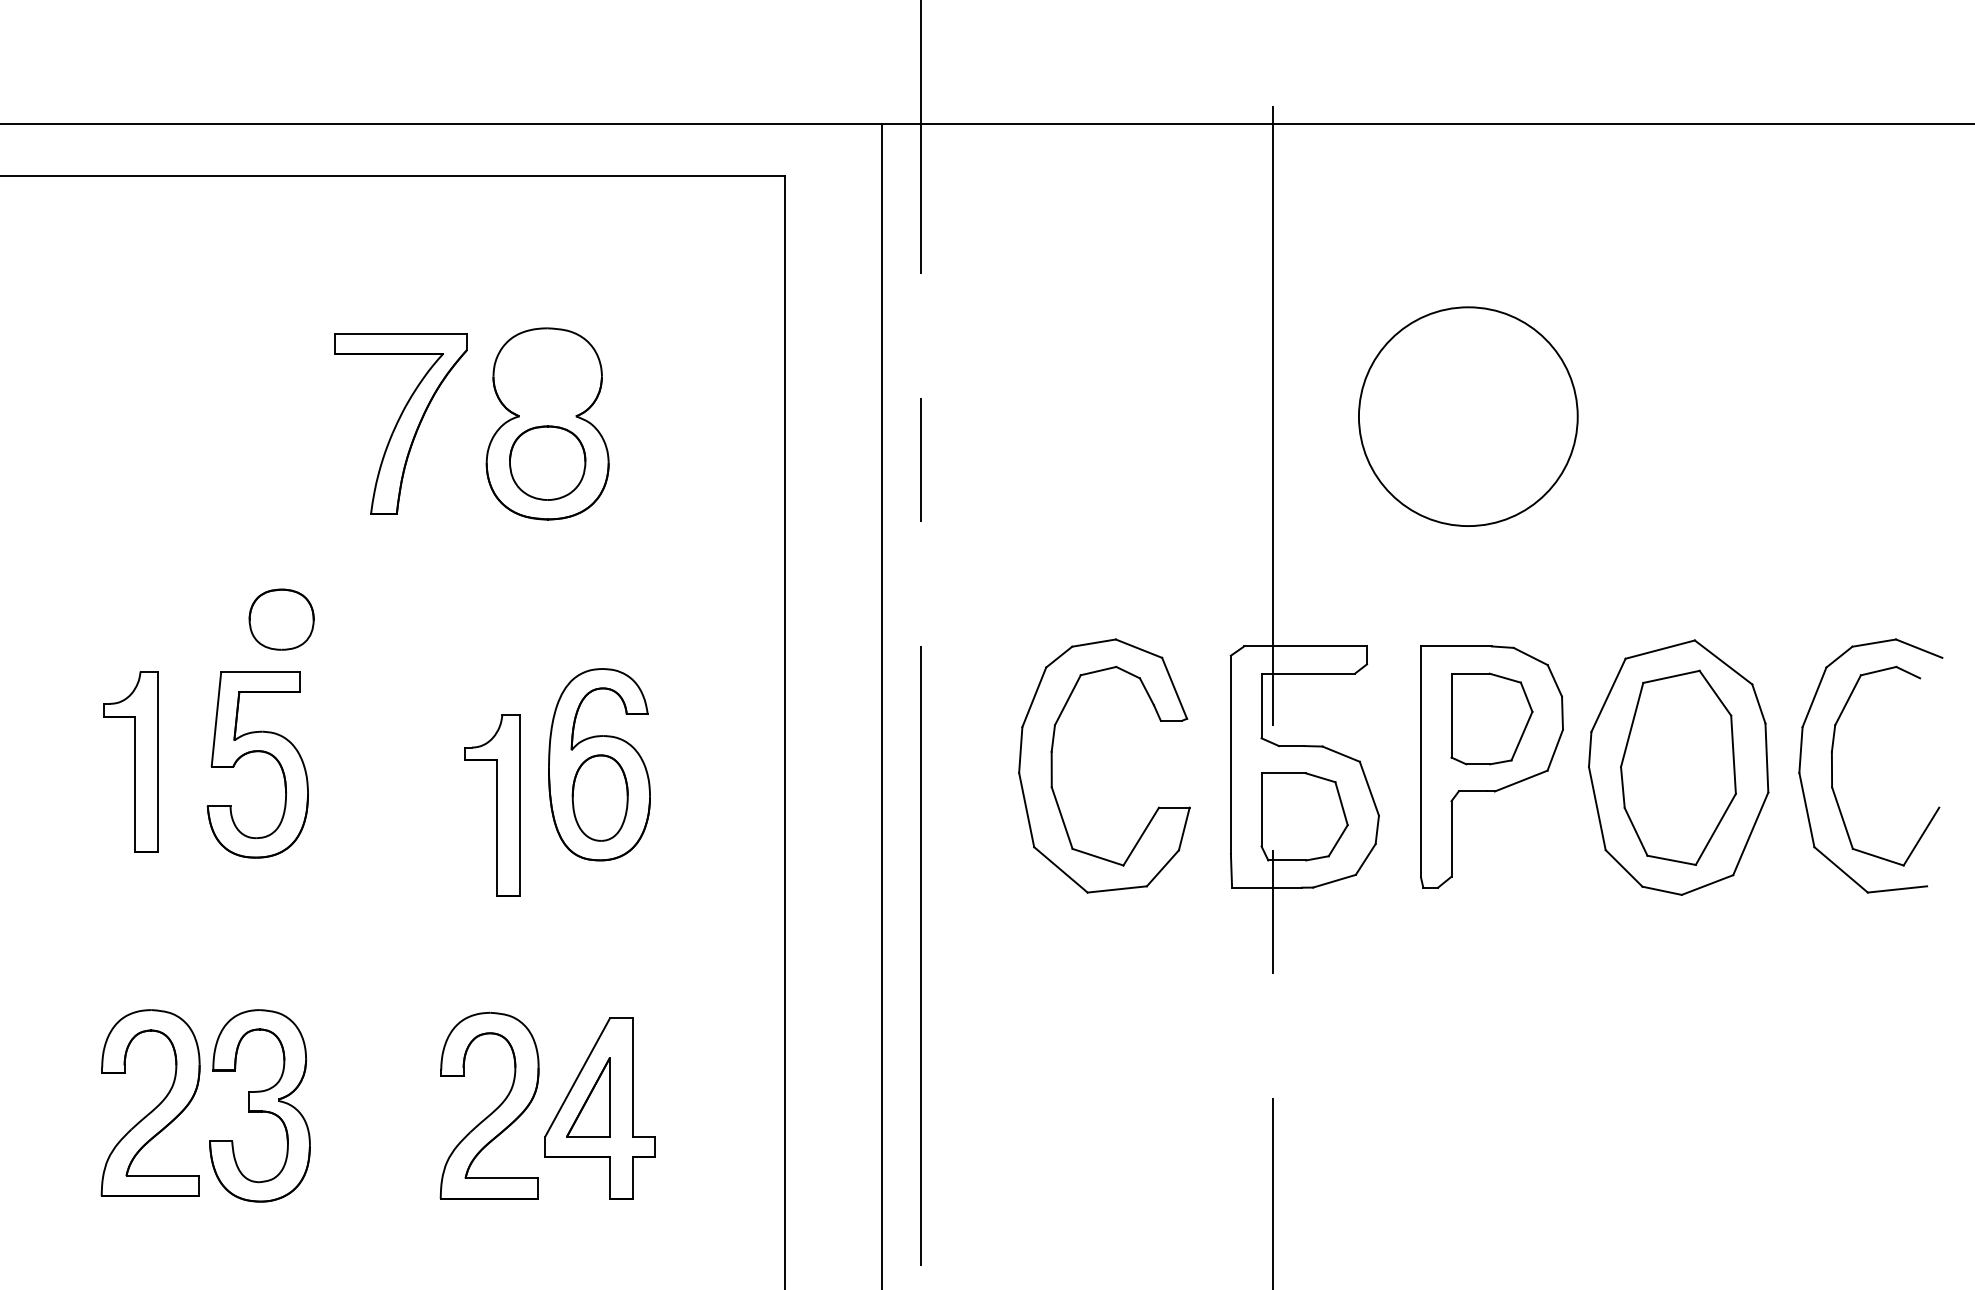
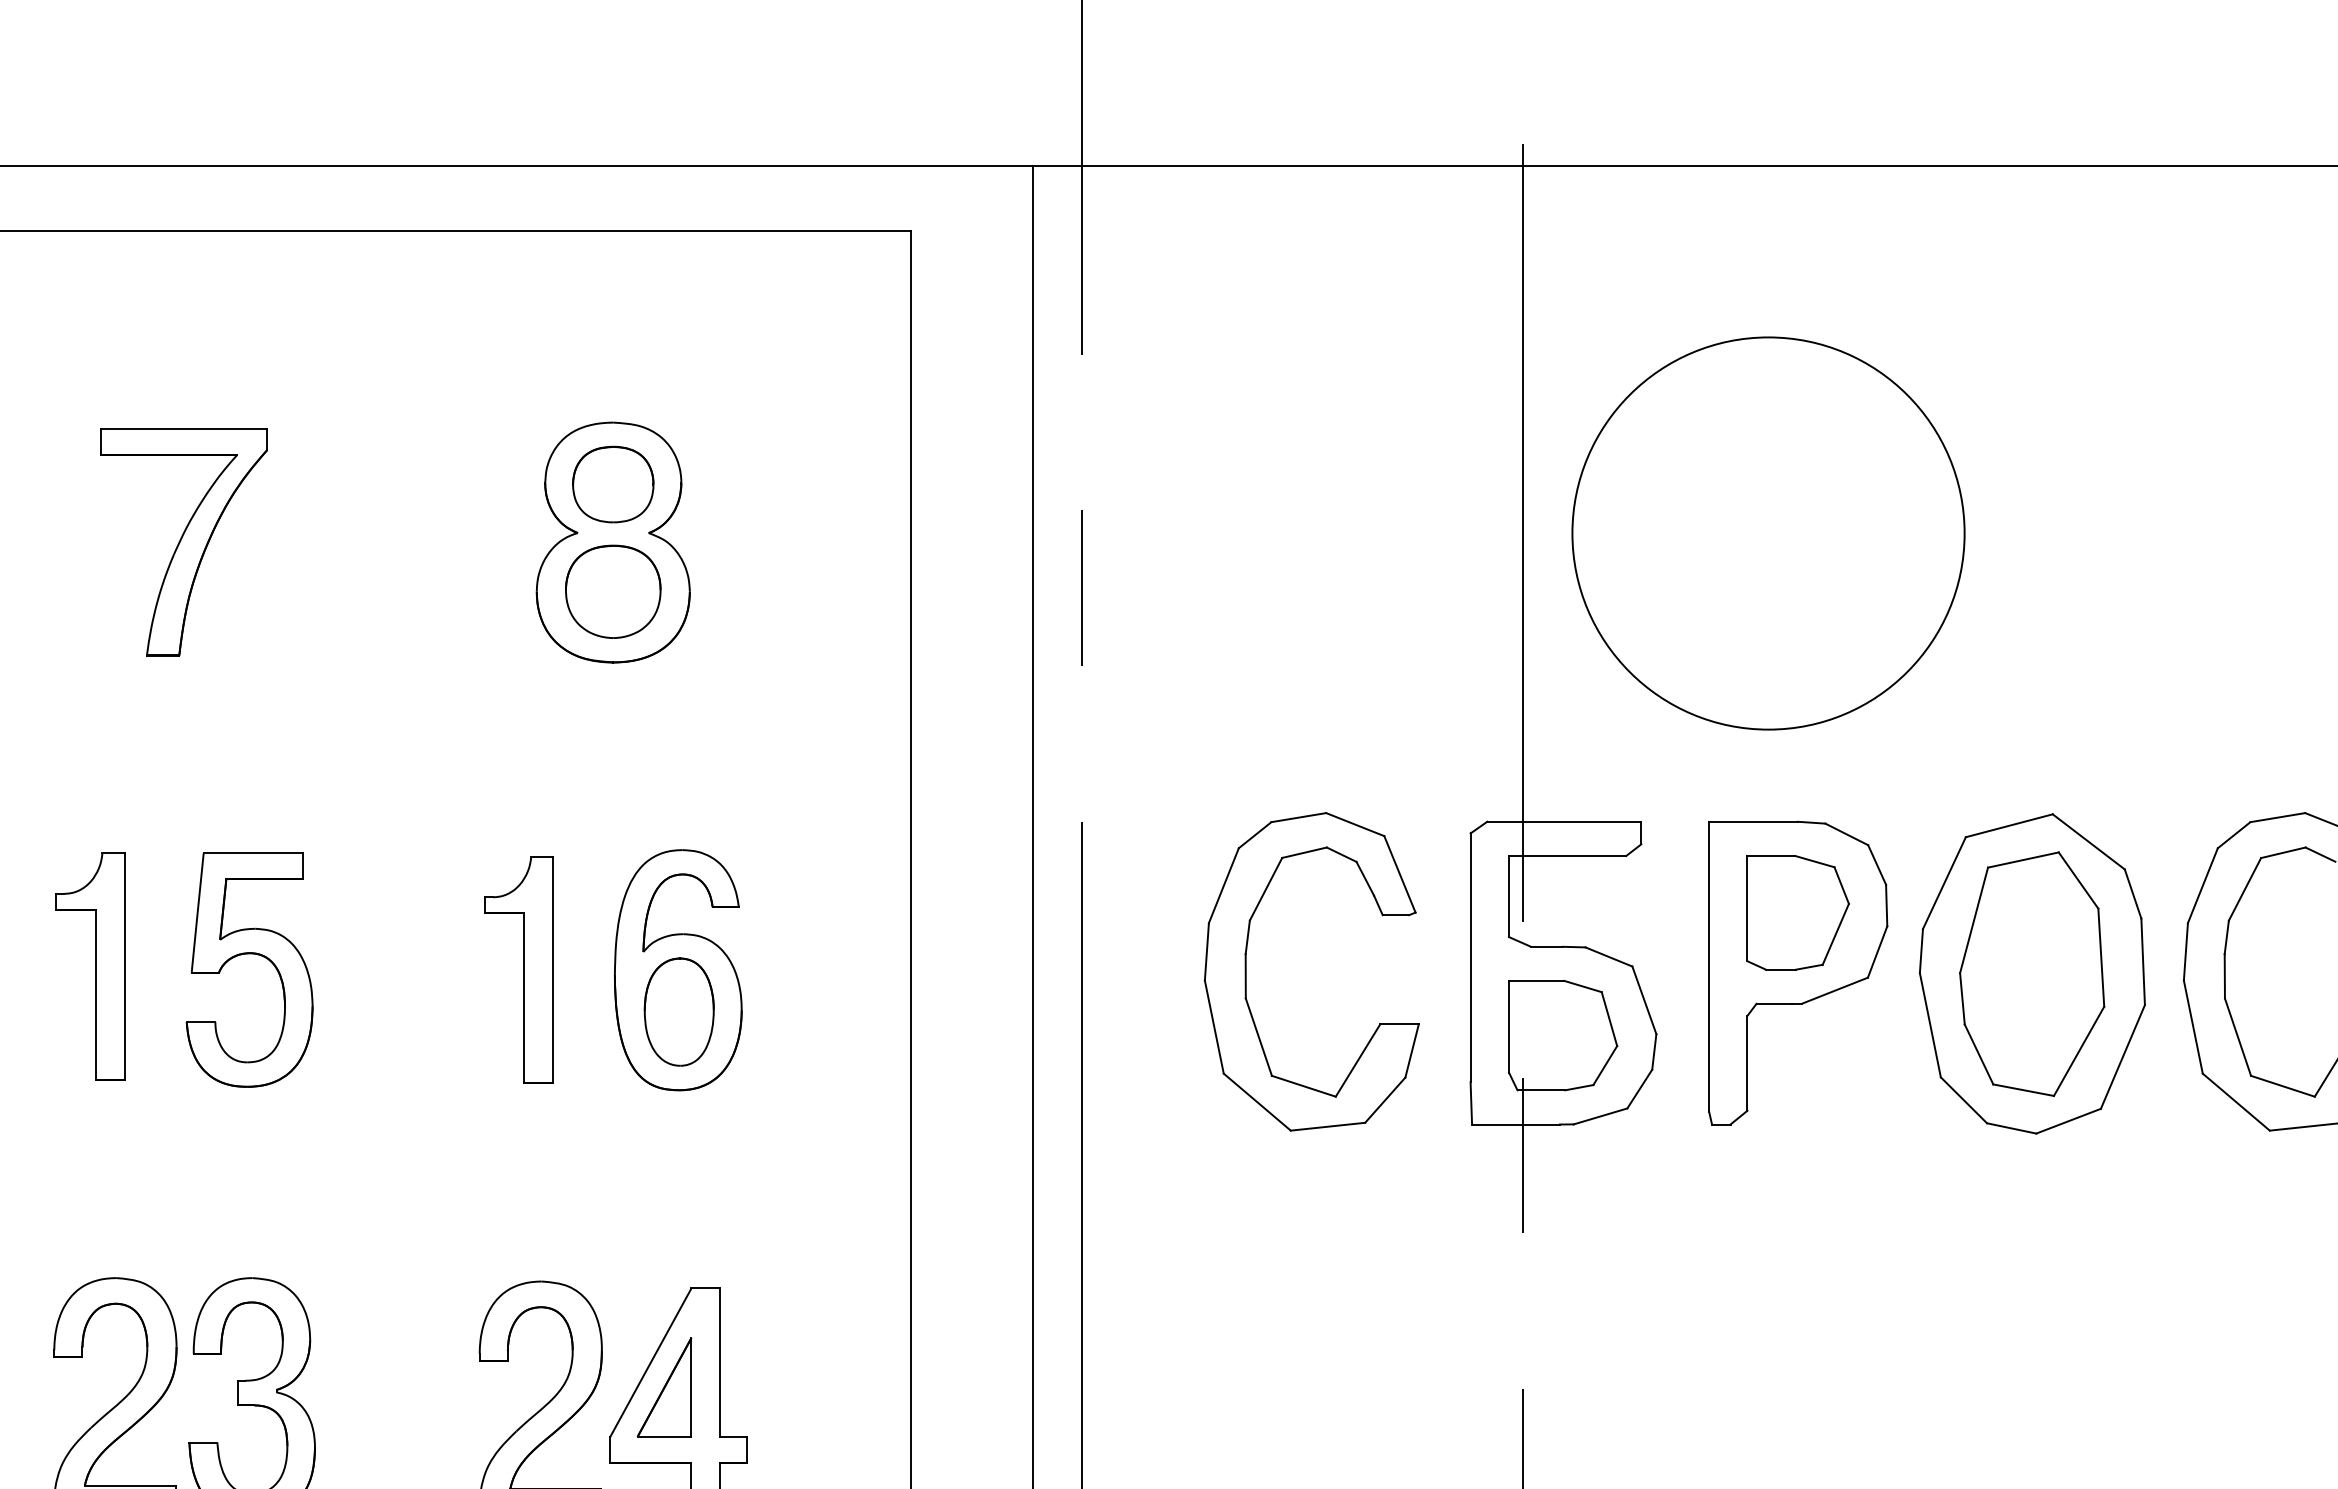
circle: (1468, 416) -> (1768, 533), size x1.43
part: (400, 423) -> (183, 542), moved
part: (281, 619) -> (613, 484), moved
part: (492, 805) -> (518, 969), moved

